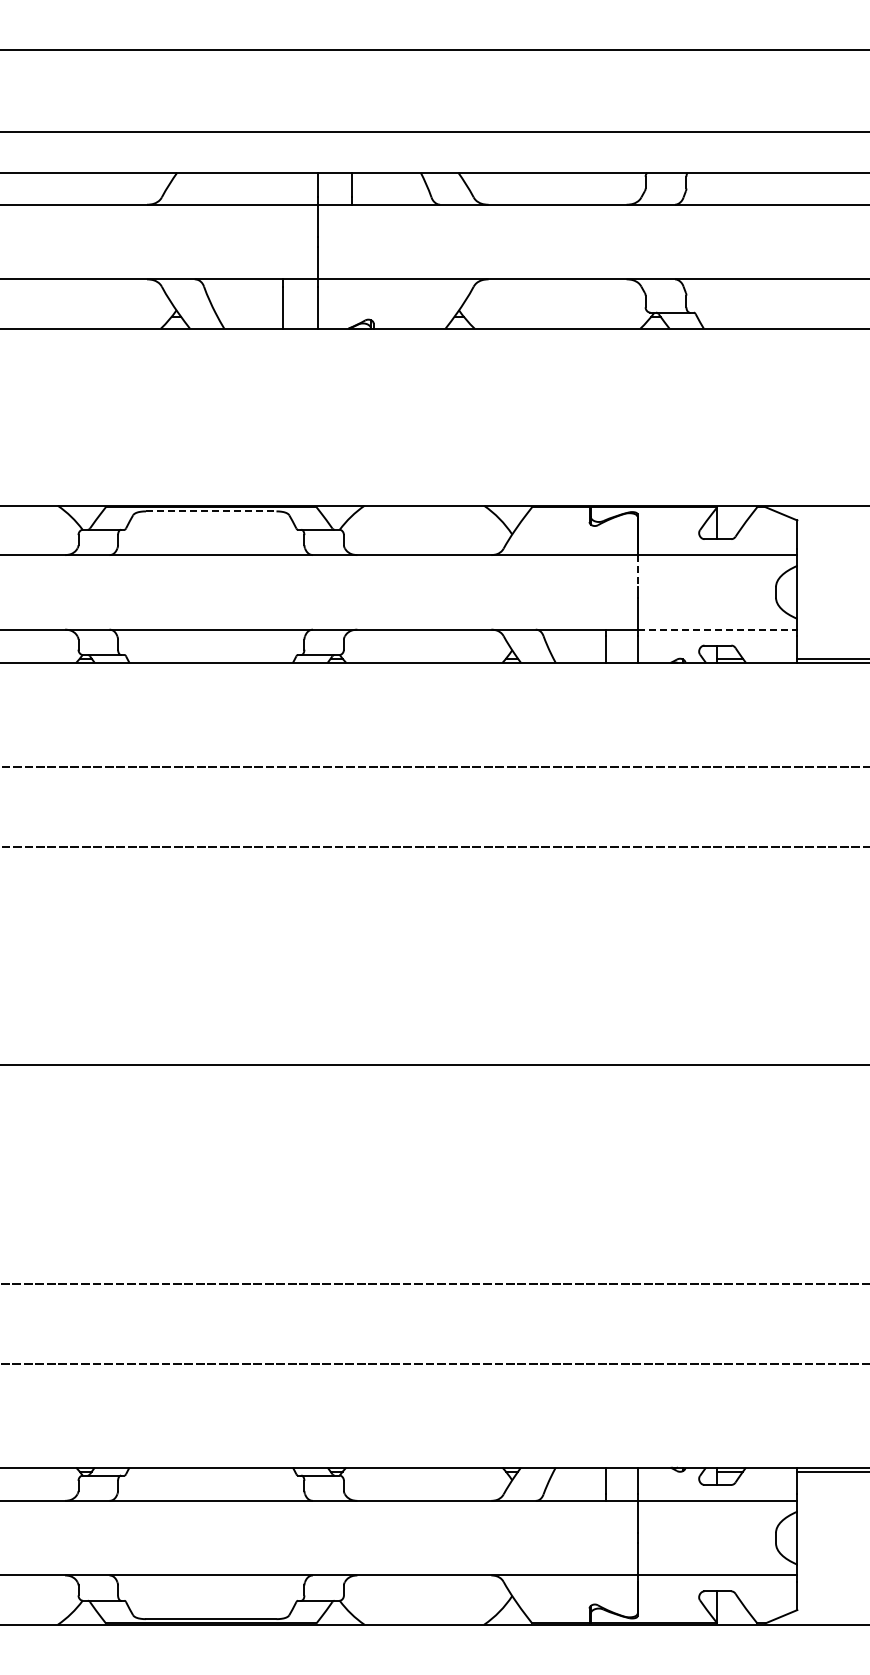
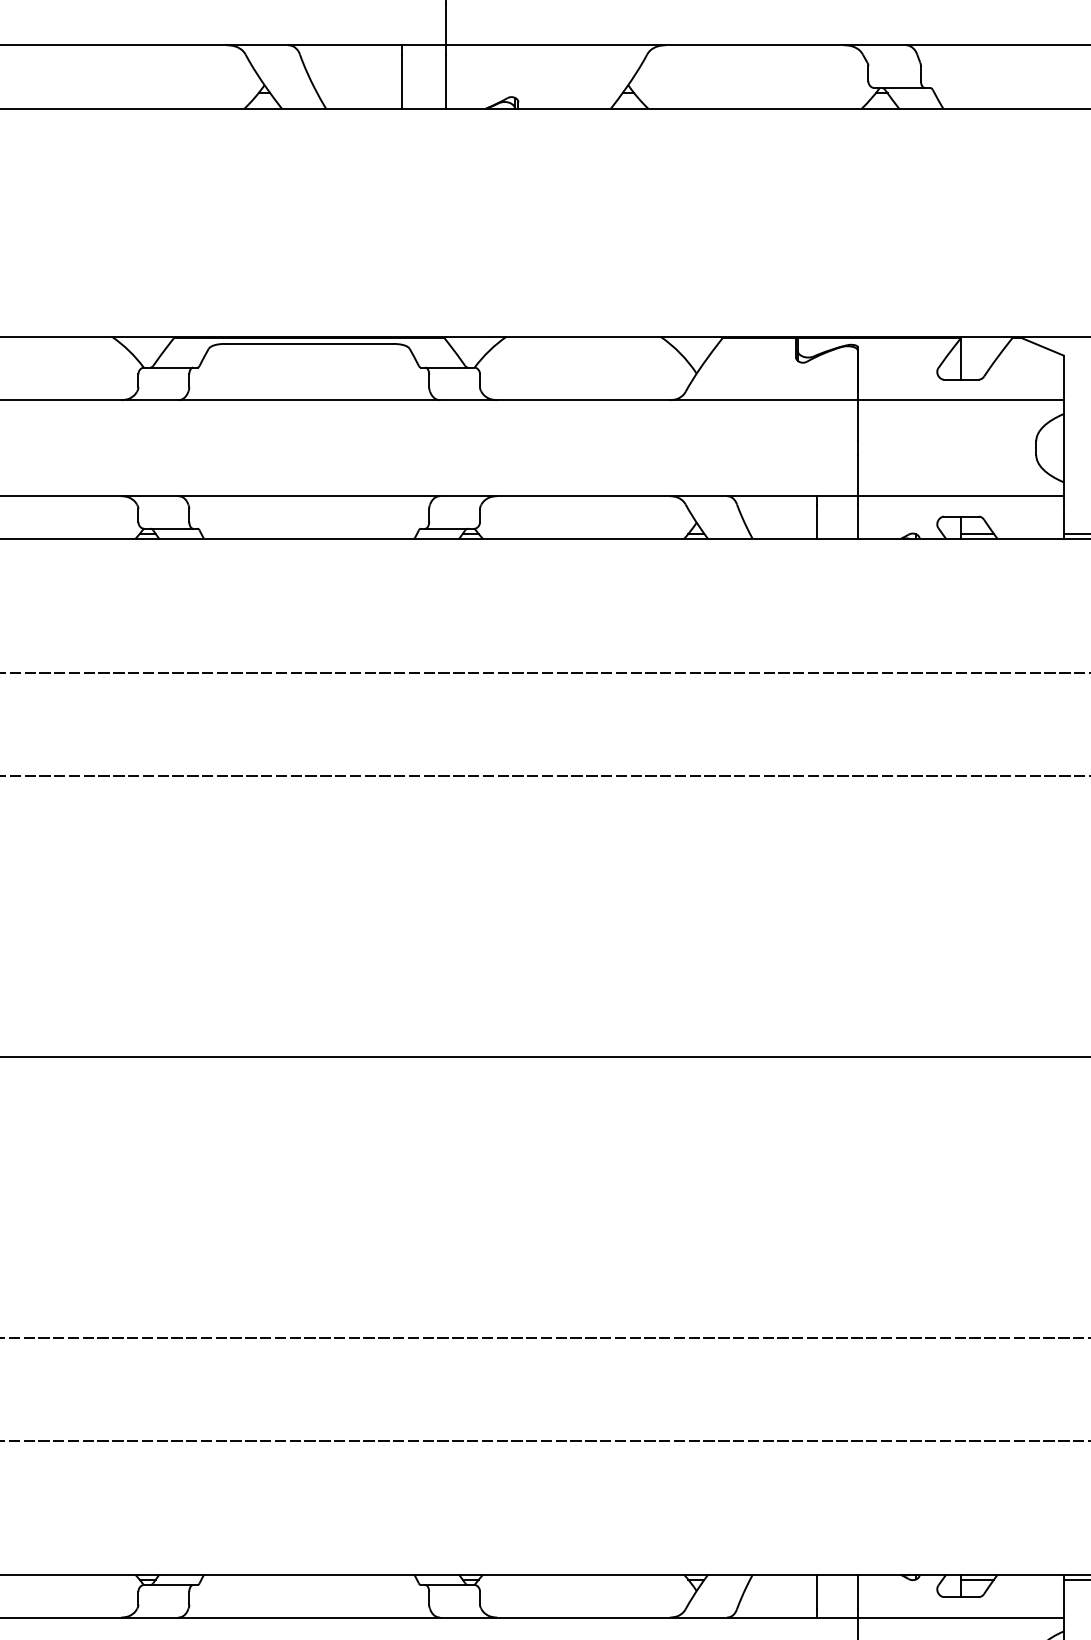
line: (211, 511) -> (309, 344), dashed -> solid
line: (637, 571) -> (857, 421), dashed -> solid
line: (717, 629) -> (960, 495), dashed -> solid

